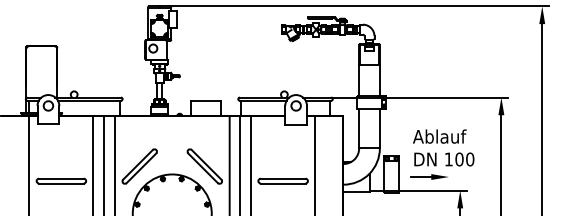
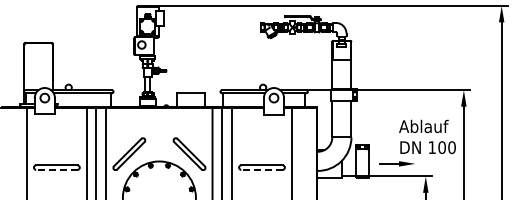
text: (443, 147) -> (427, 136), moved
line: (61, 183) -> (56, 169), solid -> dashed
line: (282, 183) -> (261, 169), solid -> dashed

